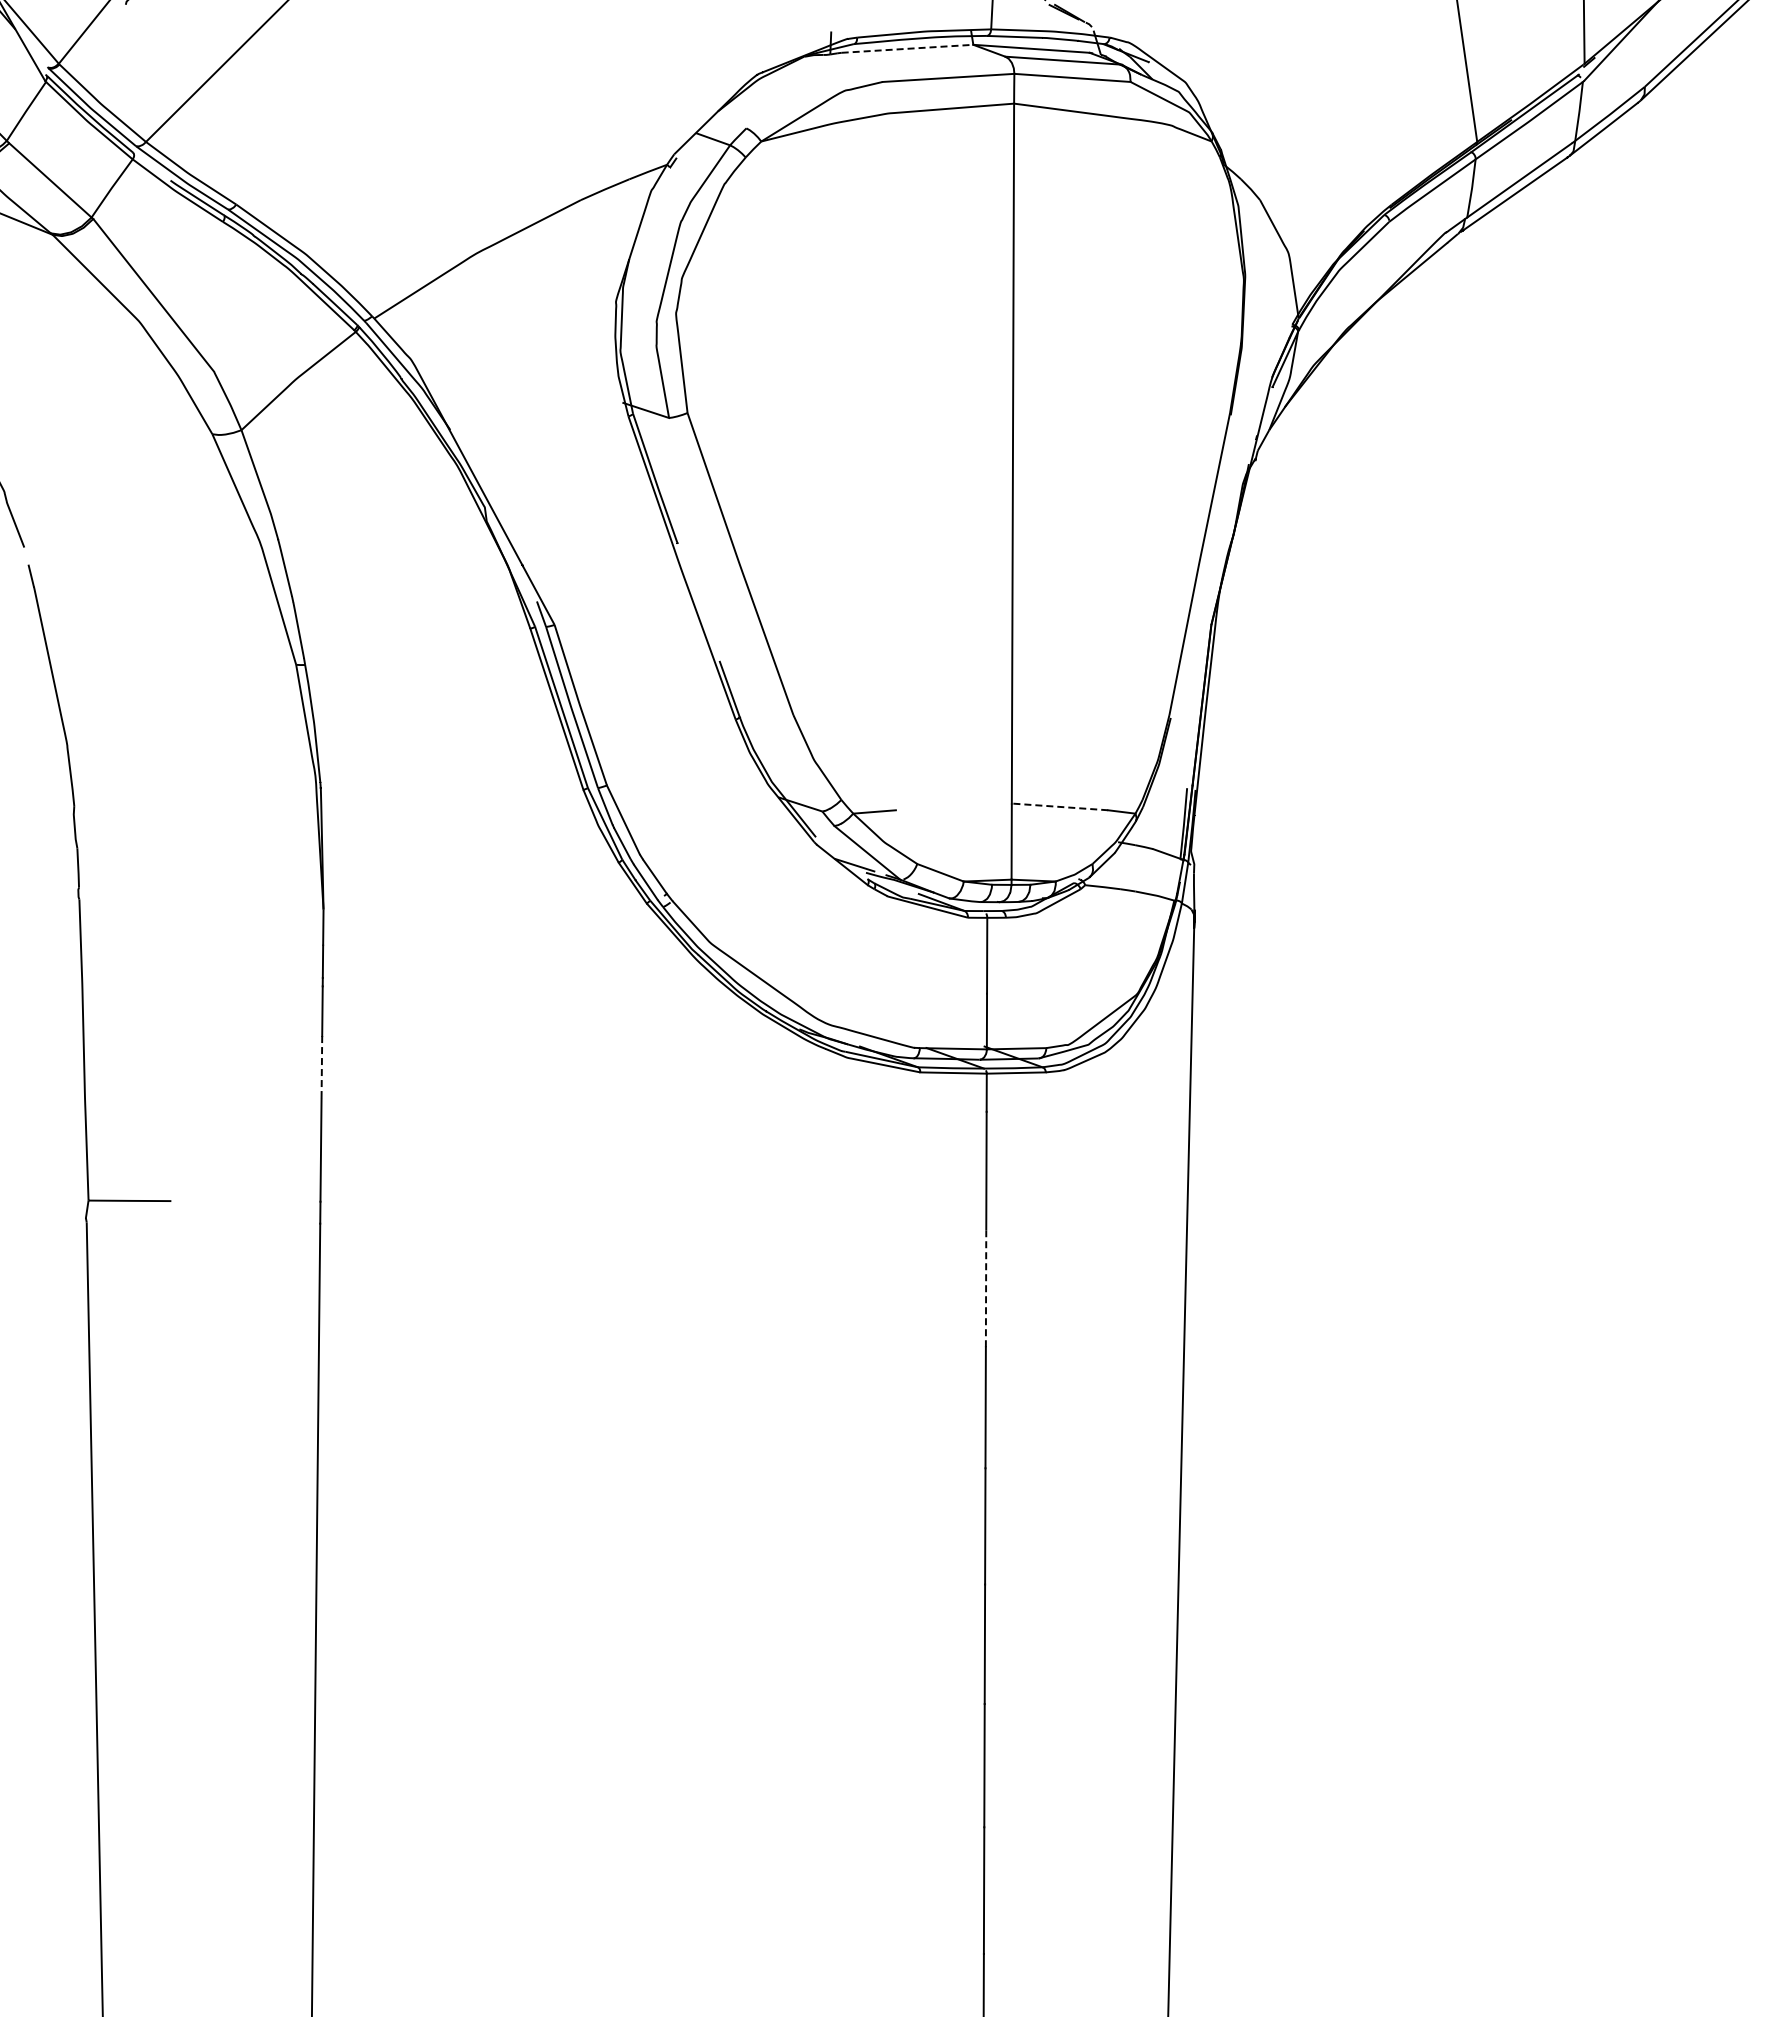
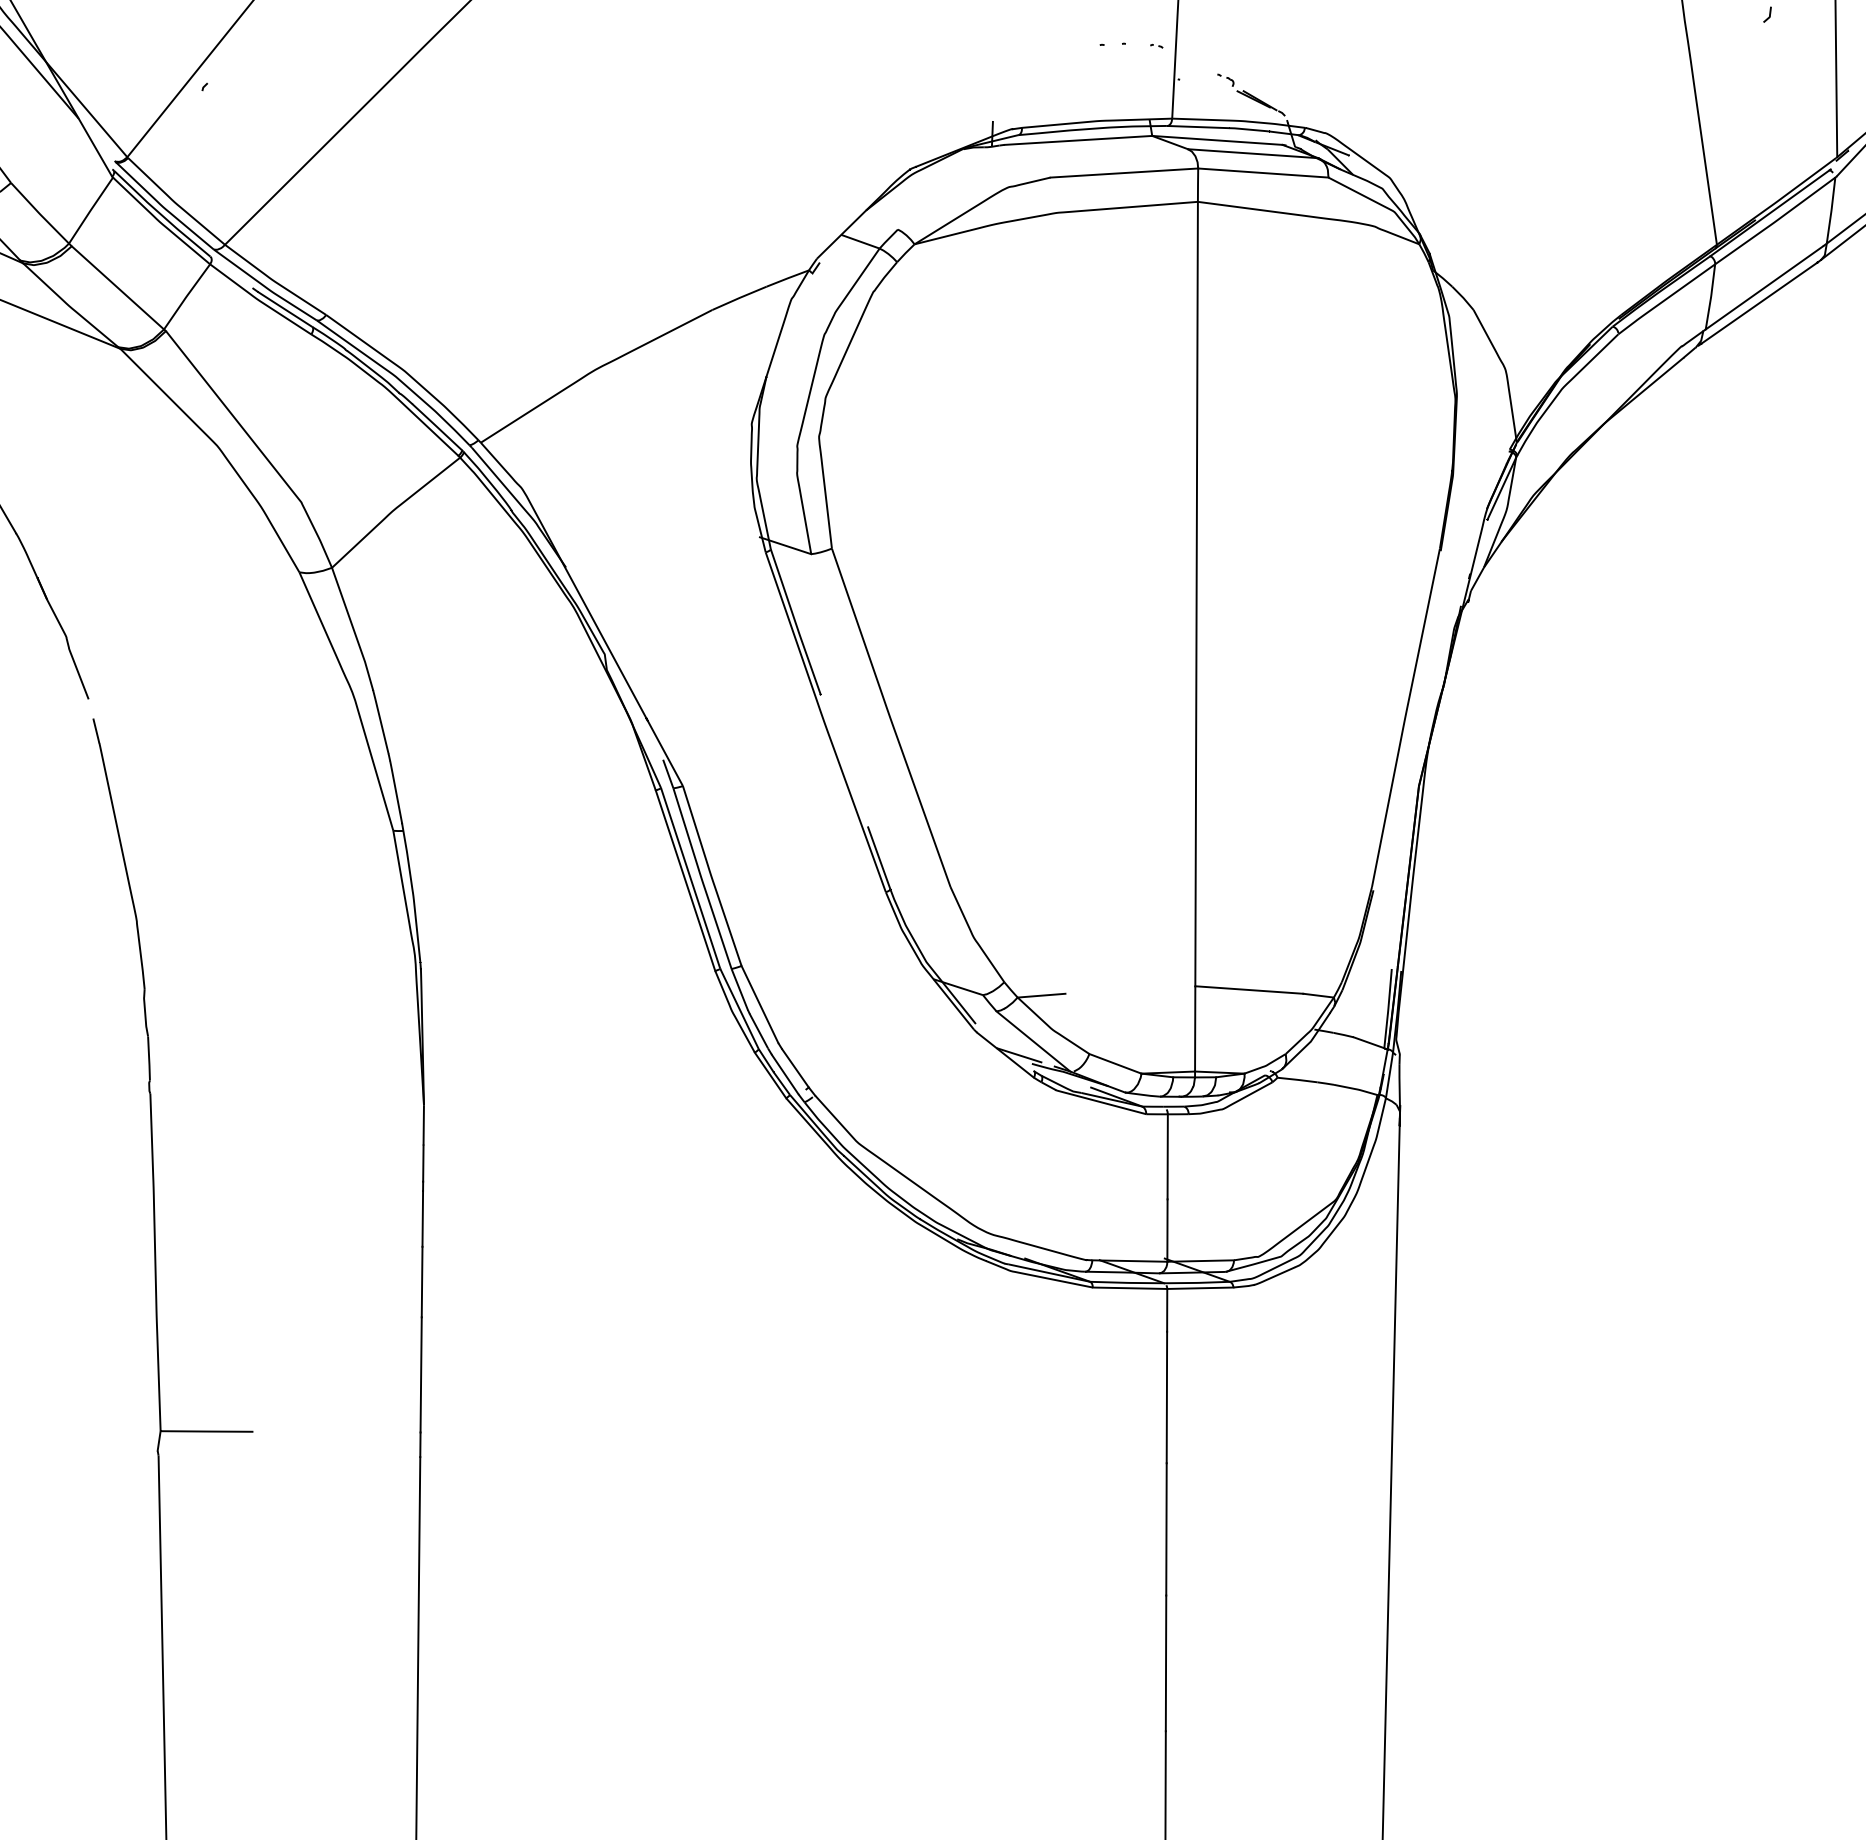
line: (907, 48) -> (1078, 140), dashed -> solid
line: (1059, 806) -> (1248, 989), dashed -> solid
line: (321, 1068) -> (421, 1283), dashed -> solid
line: (986, 1287) -> (1166, 1528), dashed -> solid

